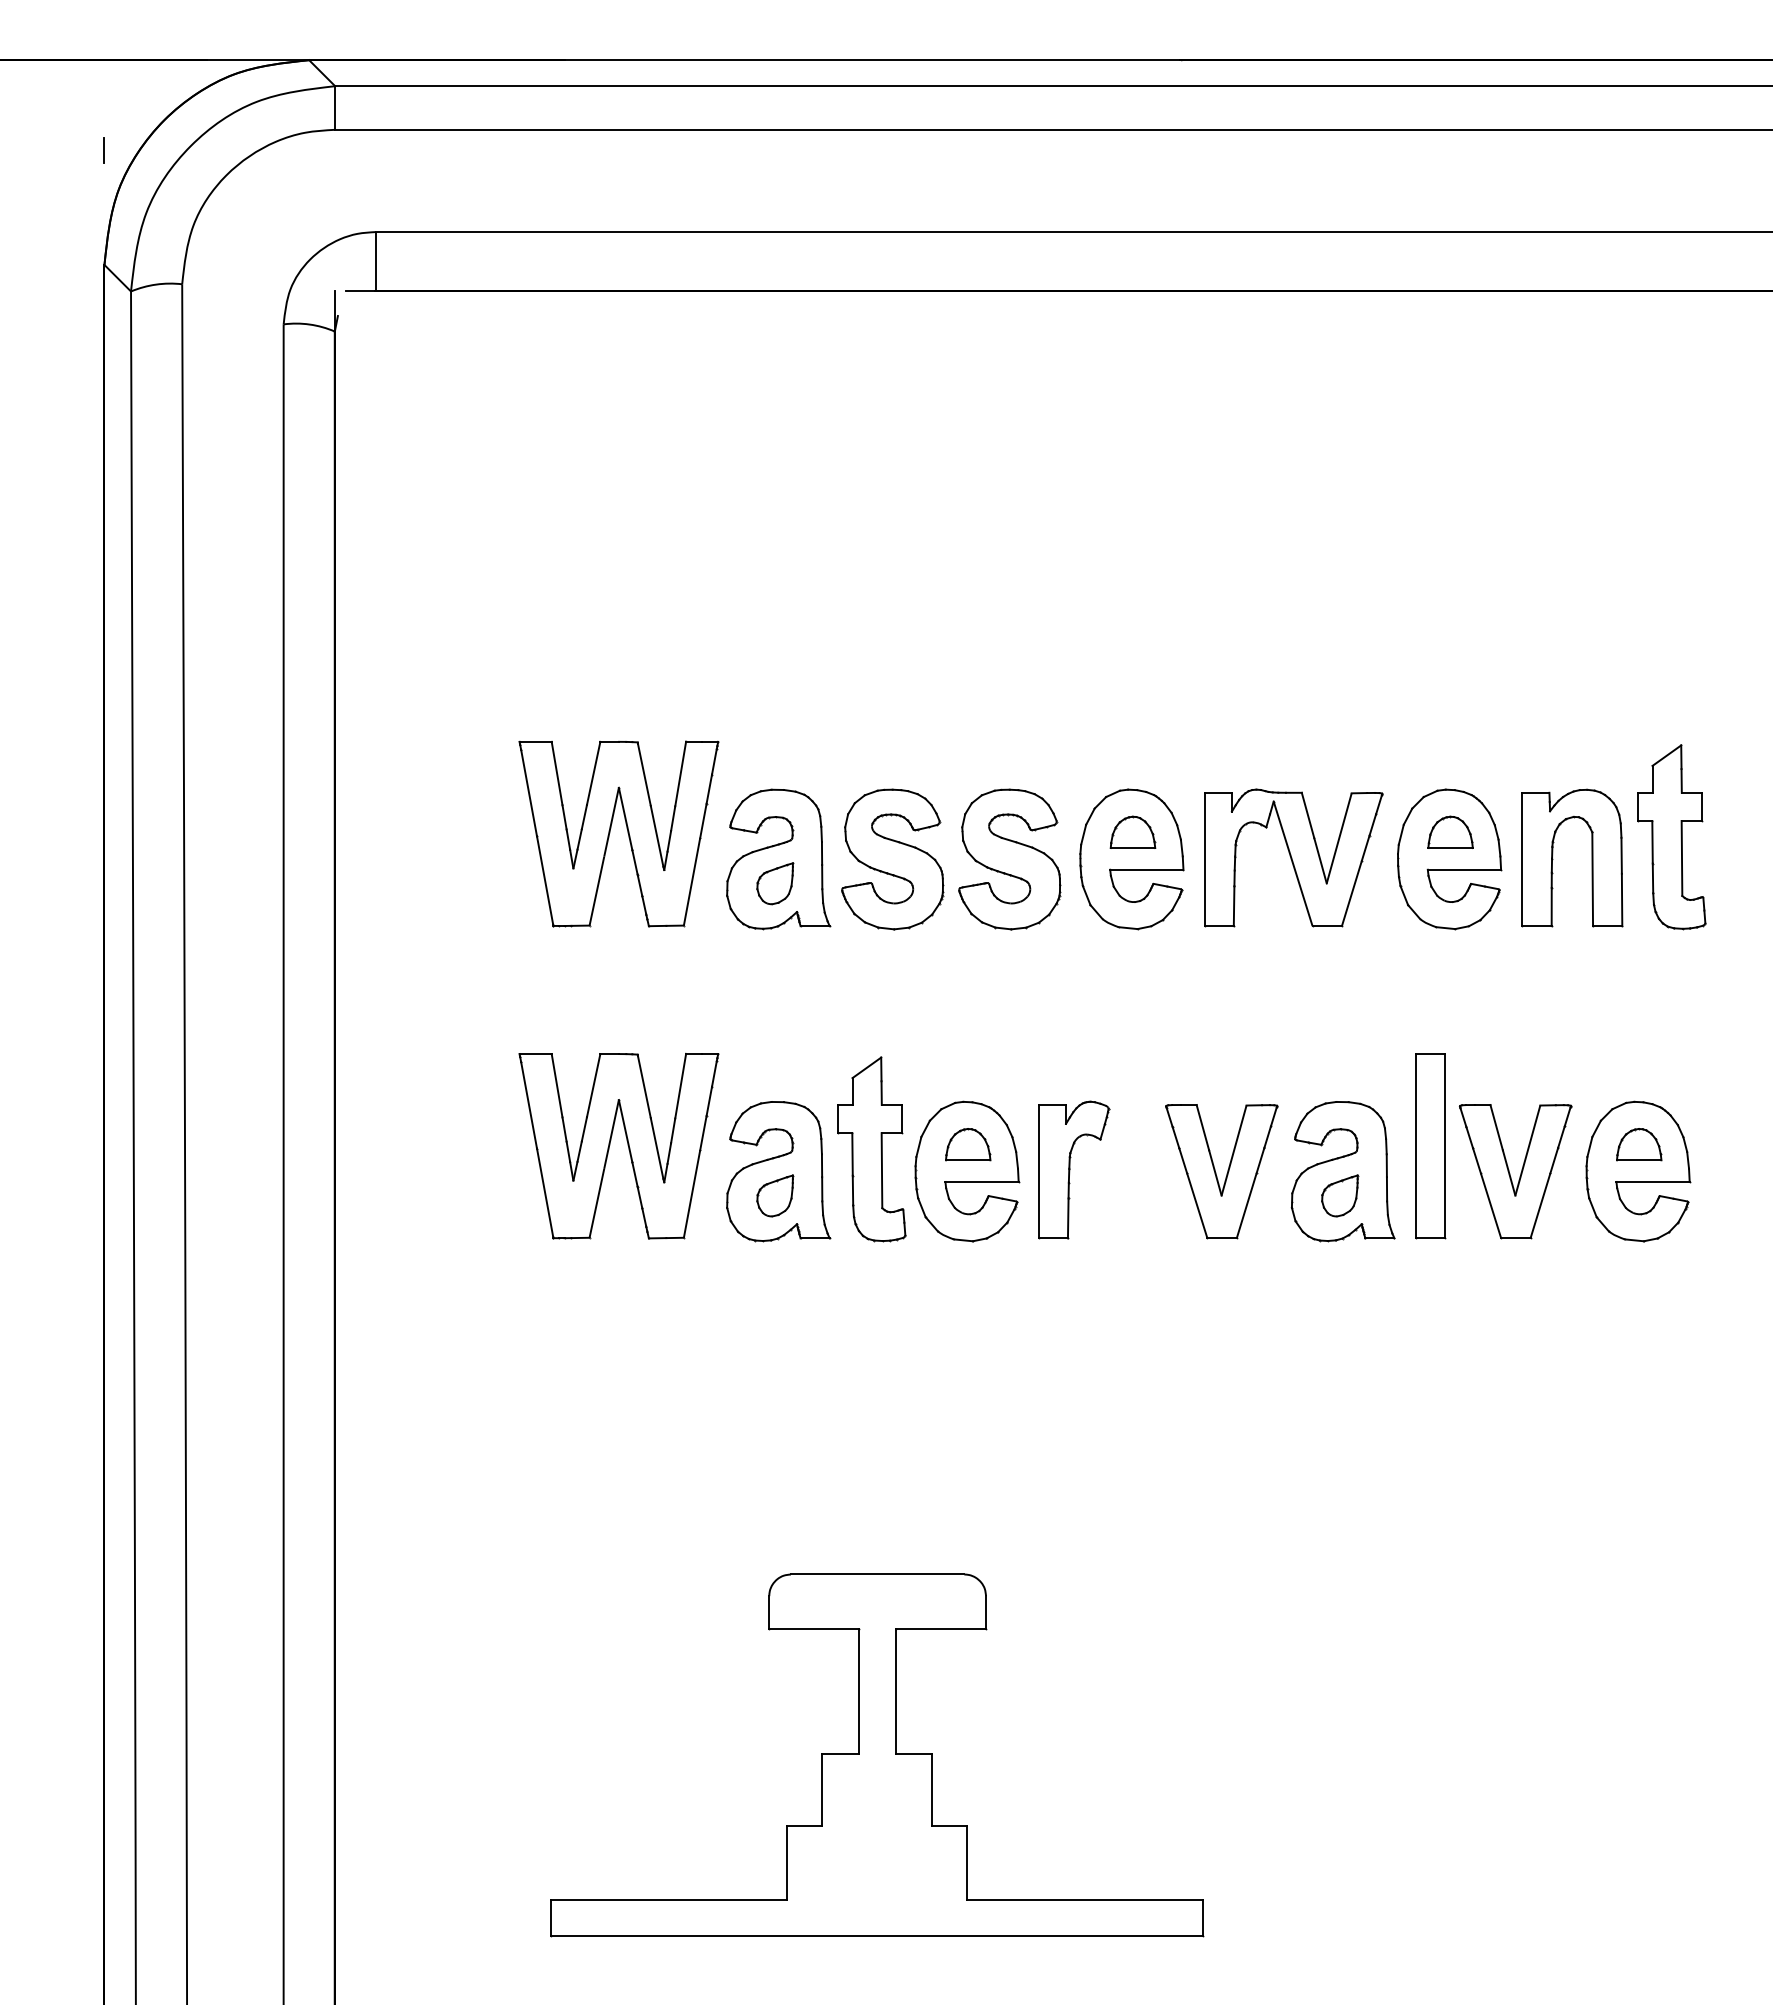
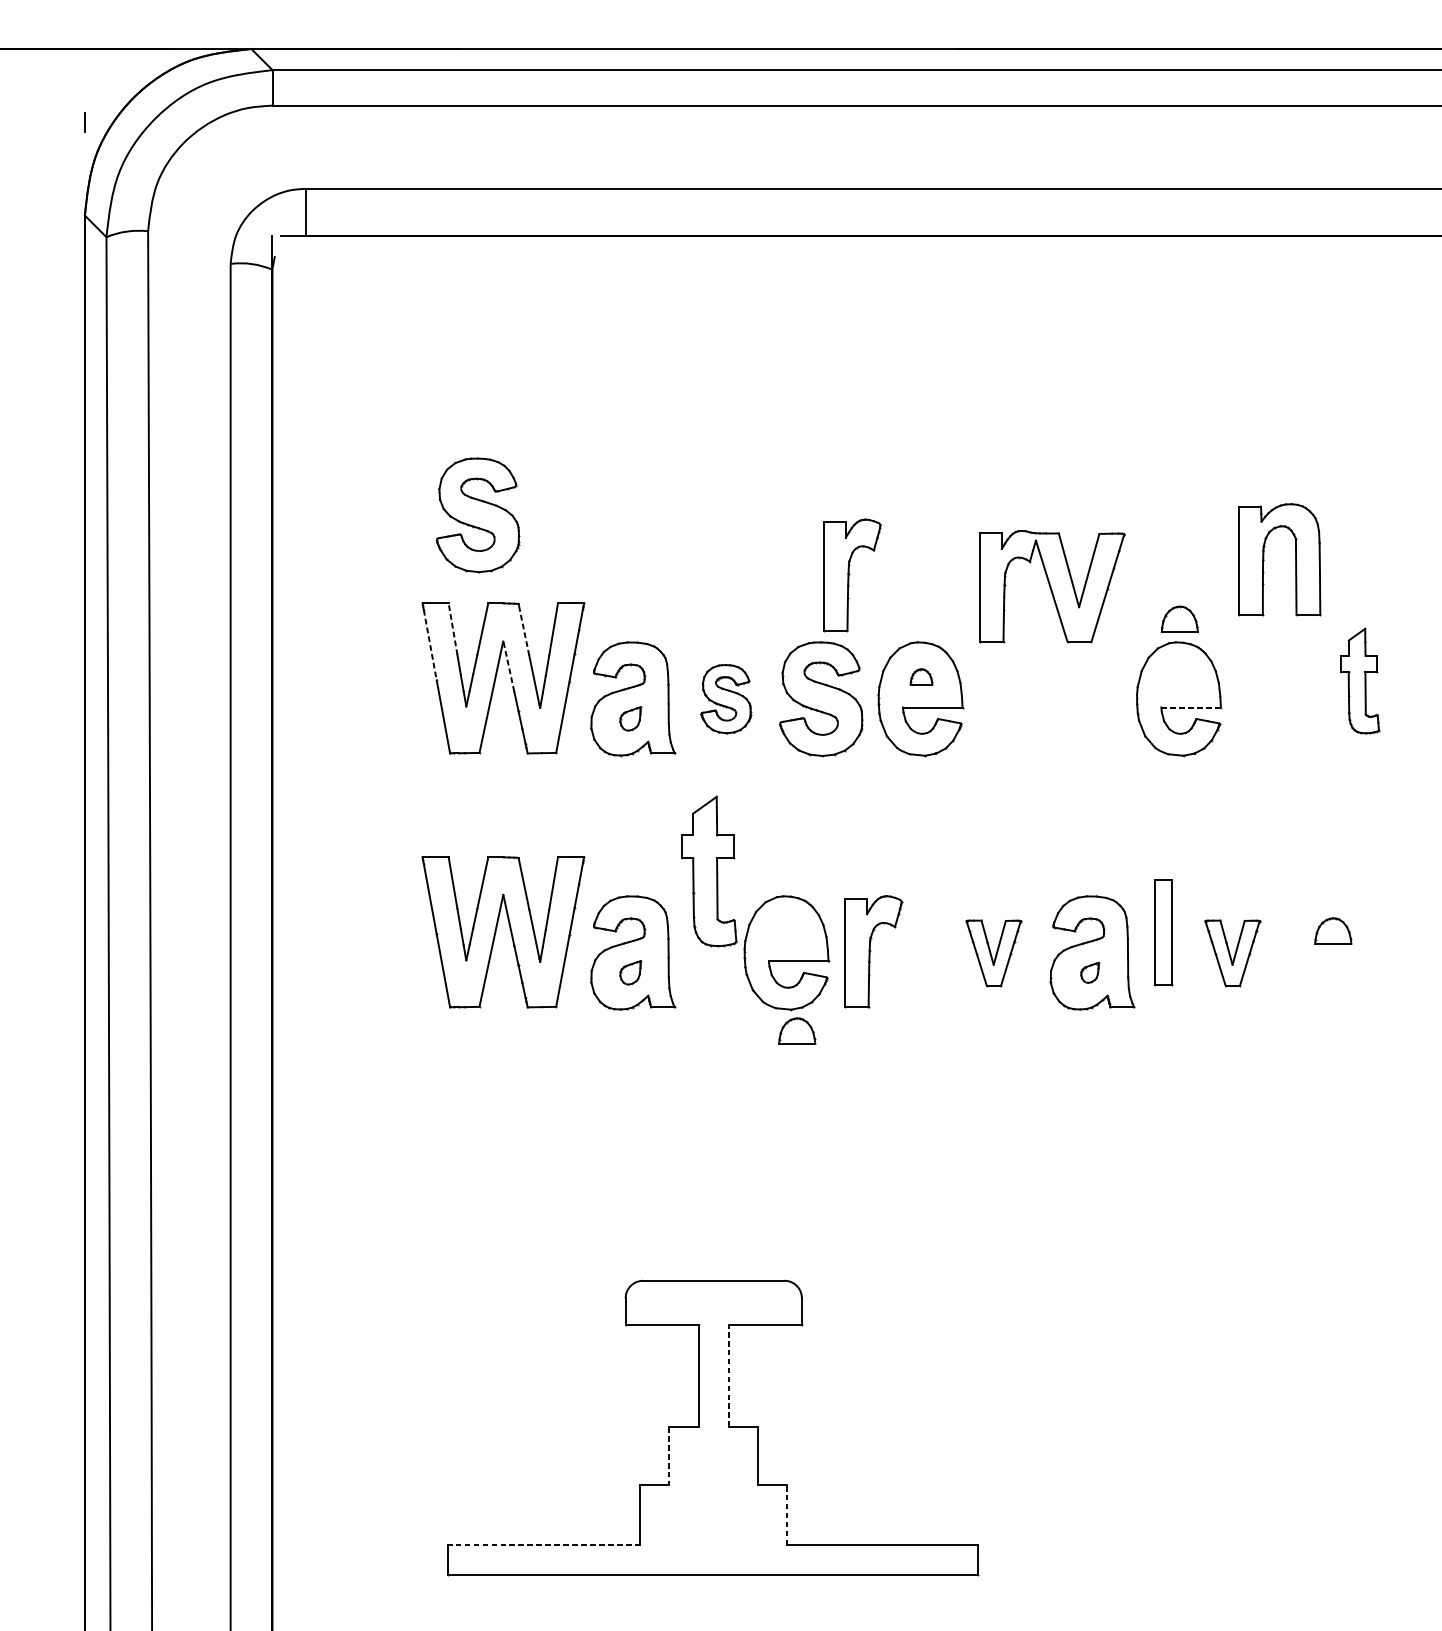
part: (587, 633) -> (477, 515), added
part: (1048, 706) -> (852, 574), added
line: (557, 773) -> (453, 629), solid -> dashed
line: (644, 774) -> (524, 630), solid -> dashed
line: (529, 793) -> (430, 645), solid -> dashed
line: (625, 818) -> (508, 665), solid -> dashed
part: (1132, 831) -> (921, 676), size x0.6
part: (1450, 831) -> (1179, 618), moved
part: (1671, 837) -> (1359, 681), size x0.7
part: (1293, 857) -> (1052, 586), moved
part: (1591, 857) -> (1295, 559), moved
part: (892, 859) -> (725, 699), size x0.6
line: (1464, 869) -> (1191, 707), solid -> dashed
part: (775, 883) -> (630, 718), size x0.7
part: (968, 1144) -> (797, 1031), moved
part: (1430, 1146) -> (1163, 932), size x0.7
part: (871, 1149) -> (708, 871), moved
part: (1221, 1171) -> (993, 952), size x0.6
part: (1515, 1171) -> (1232, 952), size x0.6
part: (1638, 1171) -> (1332, 952), removed
part: (775, 1195) -> (630, 972), size x0.7
part: (1340, 1195) -> (1090, 972), size x0.6
line: (895, 1691) -> (728, 1375), solid -> dashed
line: (822, 1790) -> (668, 1456), solid -> dashed
line: (967, 1862) -> (786, 1515), solid -> dashed
line: (668, 1899) -> (543, 1545), solid -> dashed

